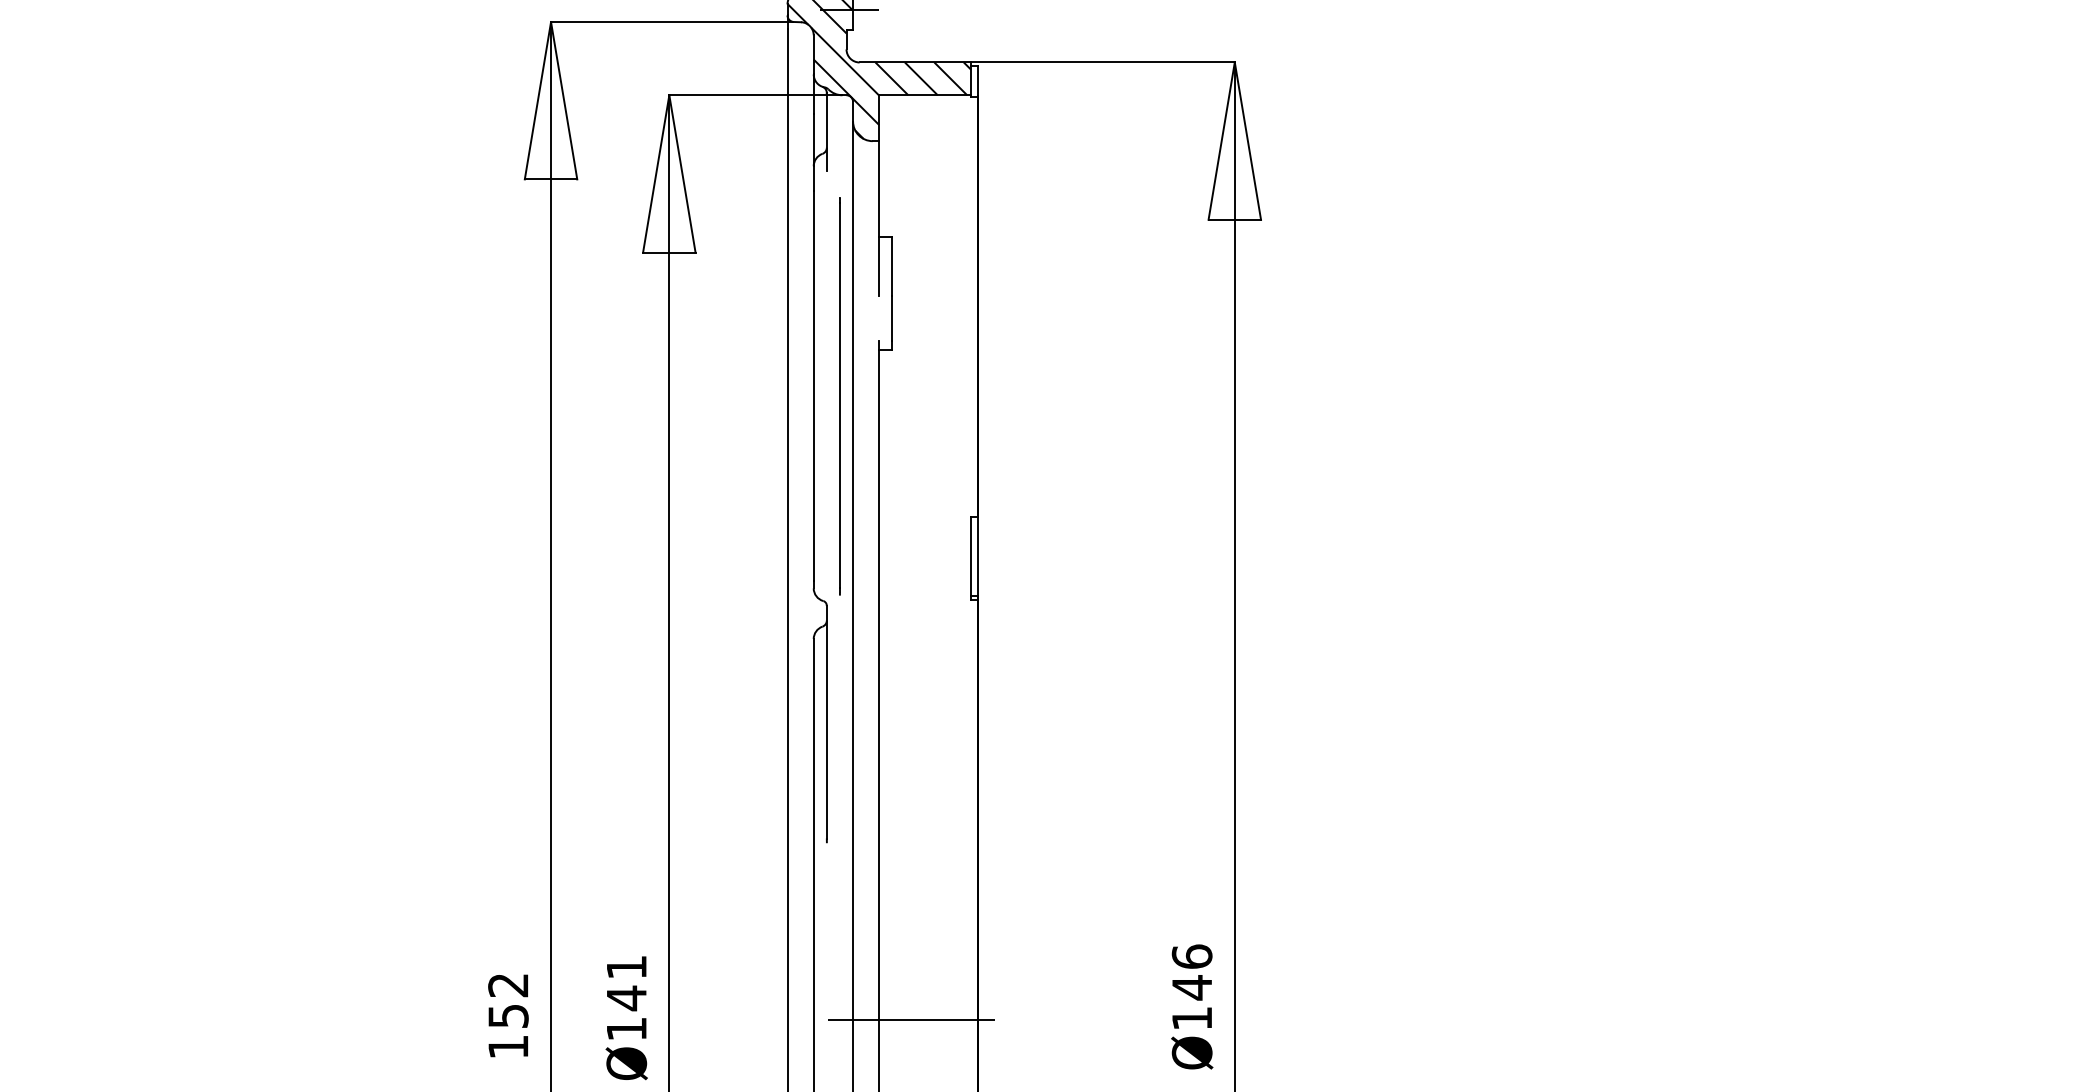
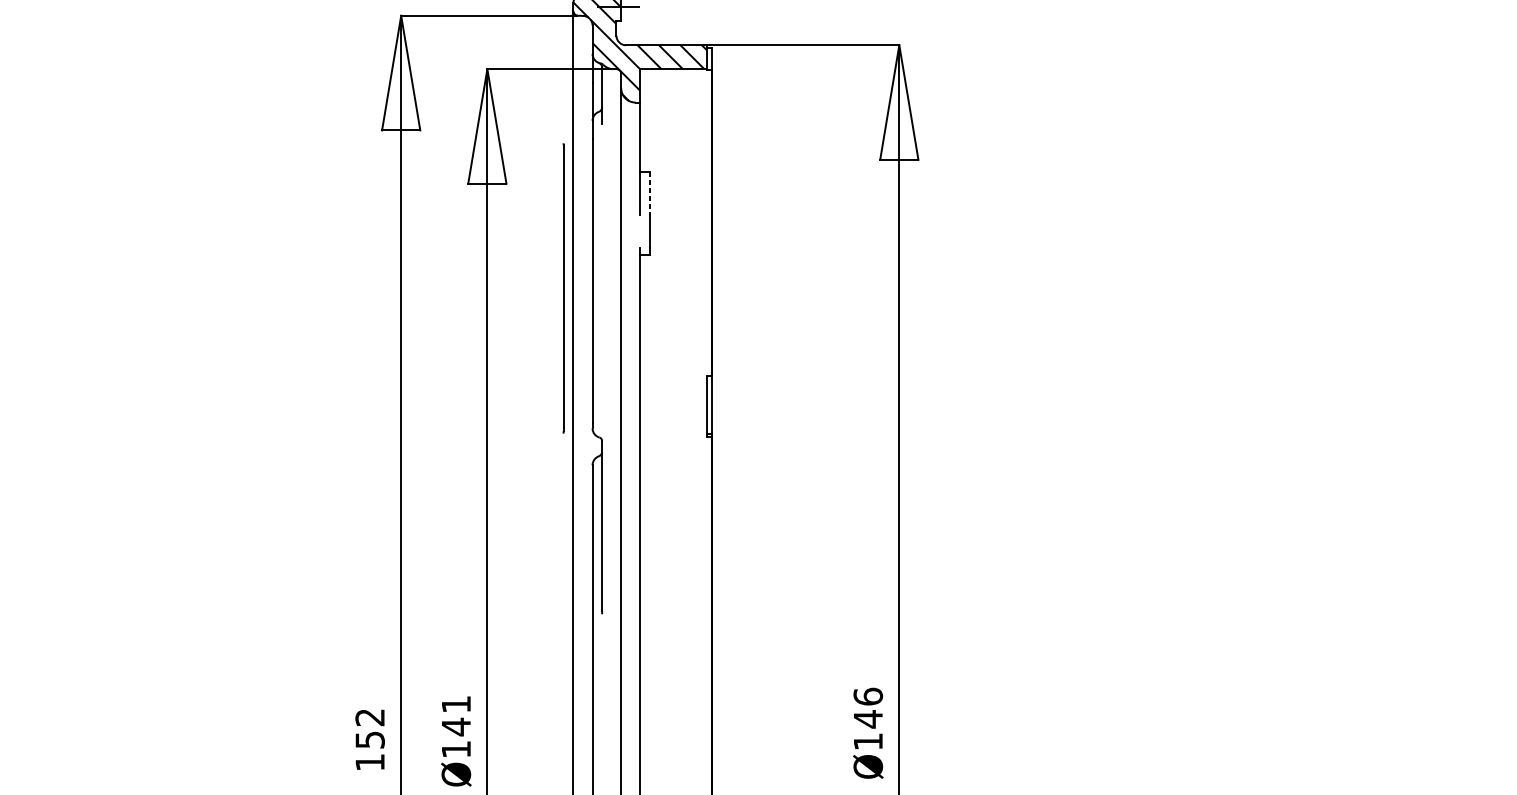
line: (892, 266) -> (649, 193), solid -> dashed
line: (839, 396) -> (563, 288), moved
line: (915, 1019) -> (666, 742), removed

